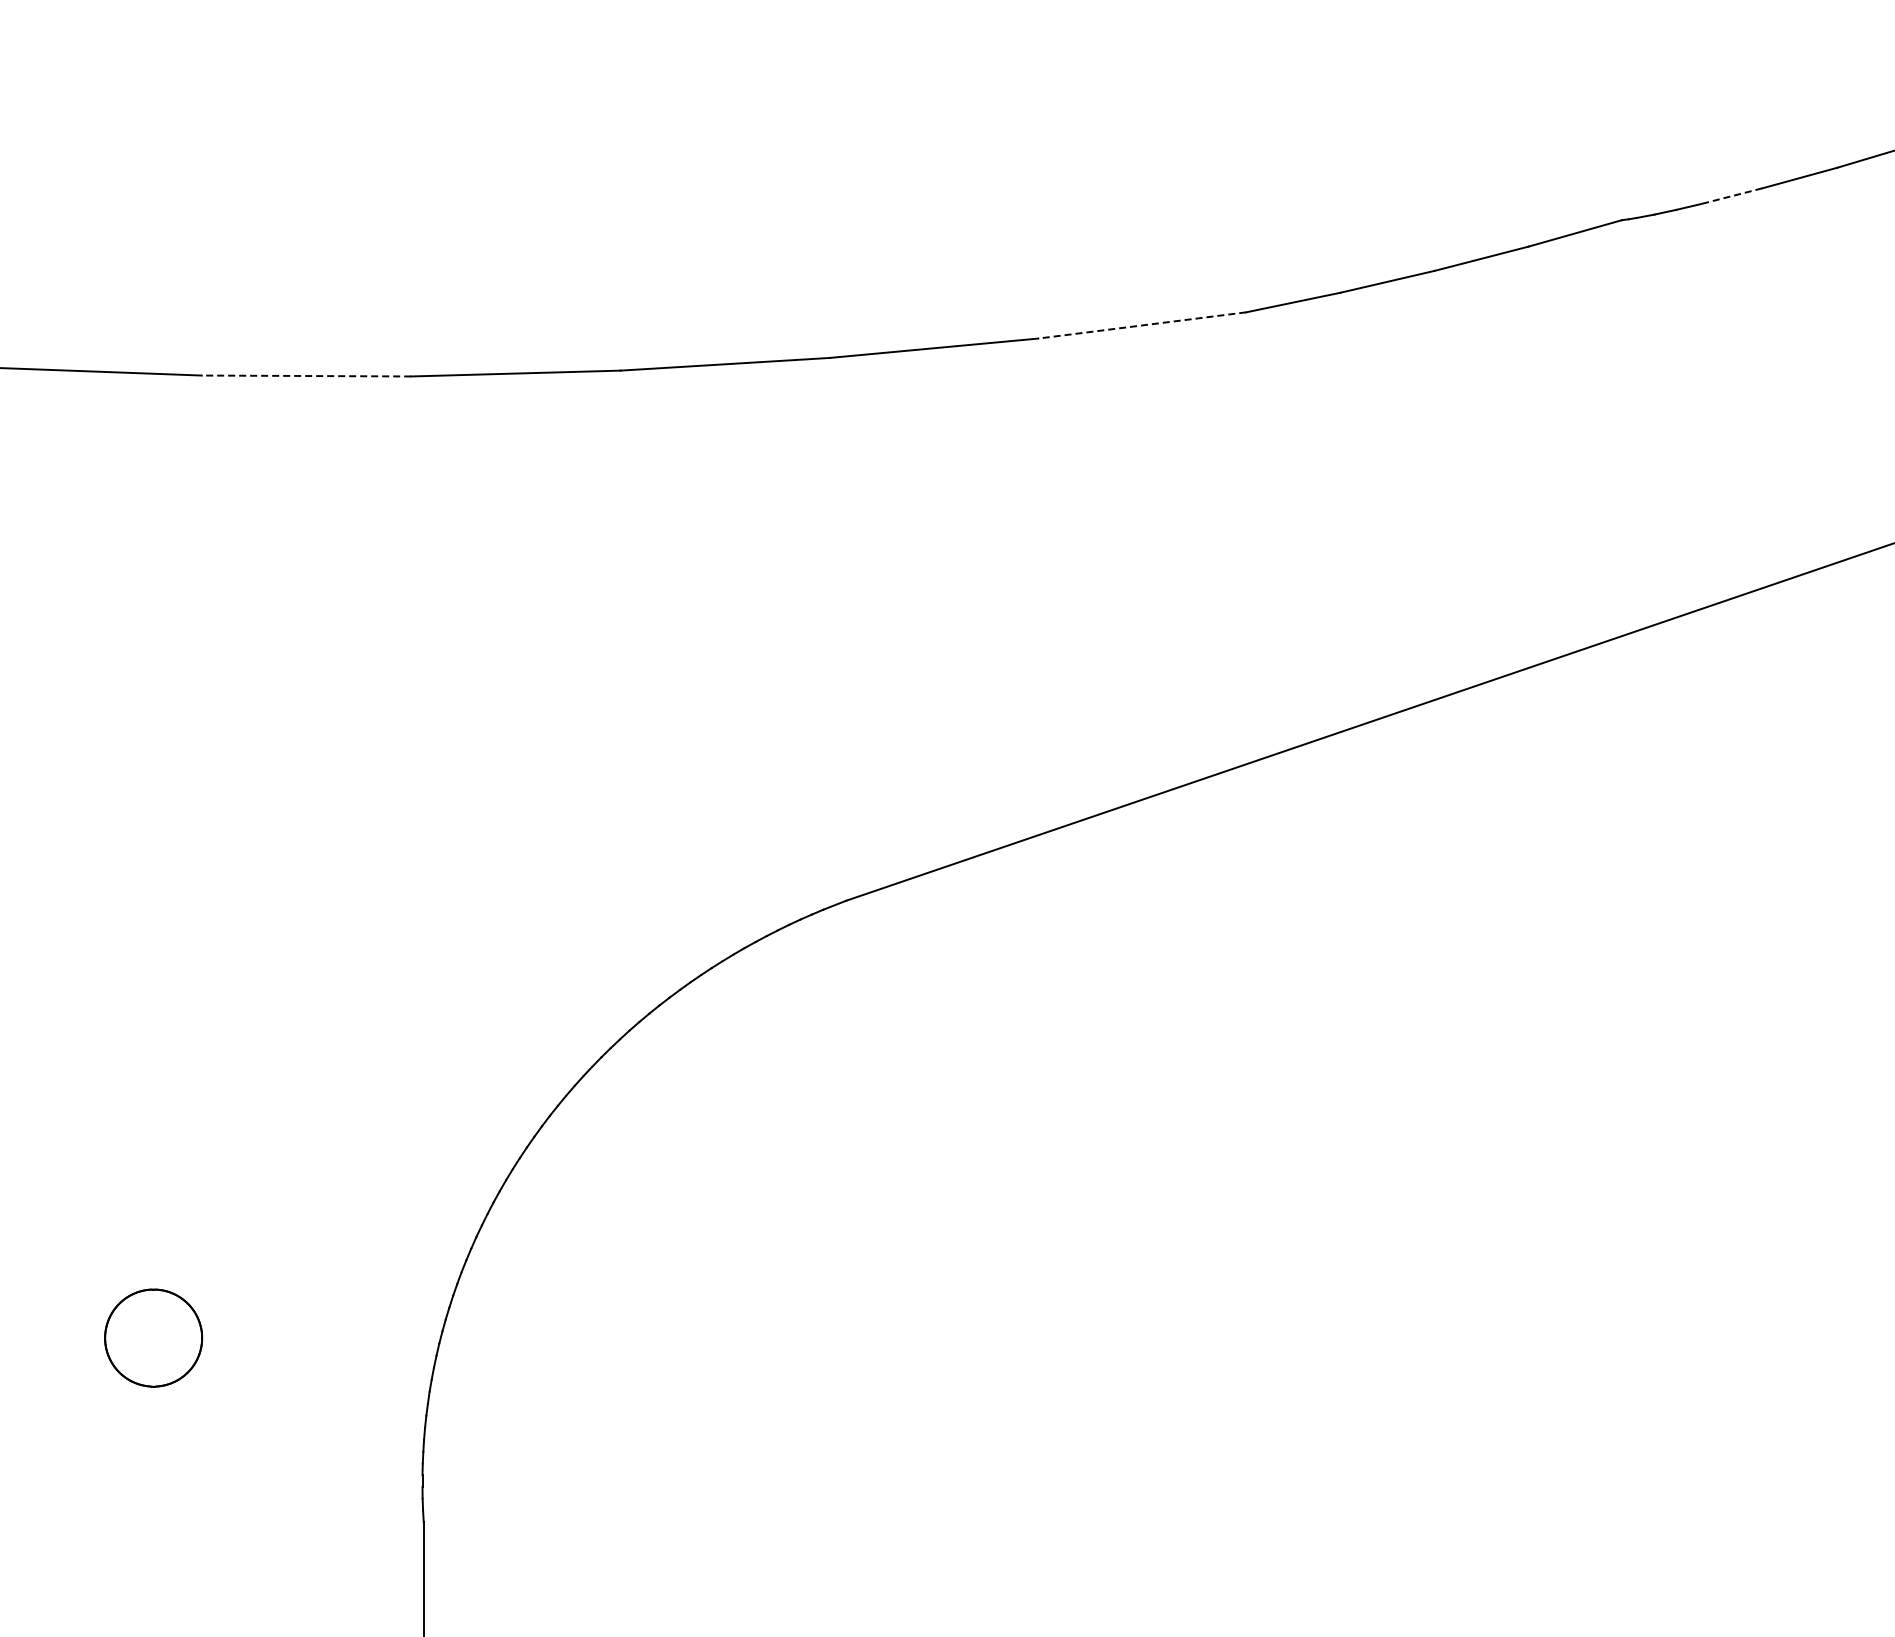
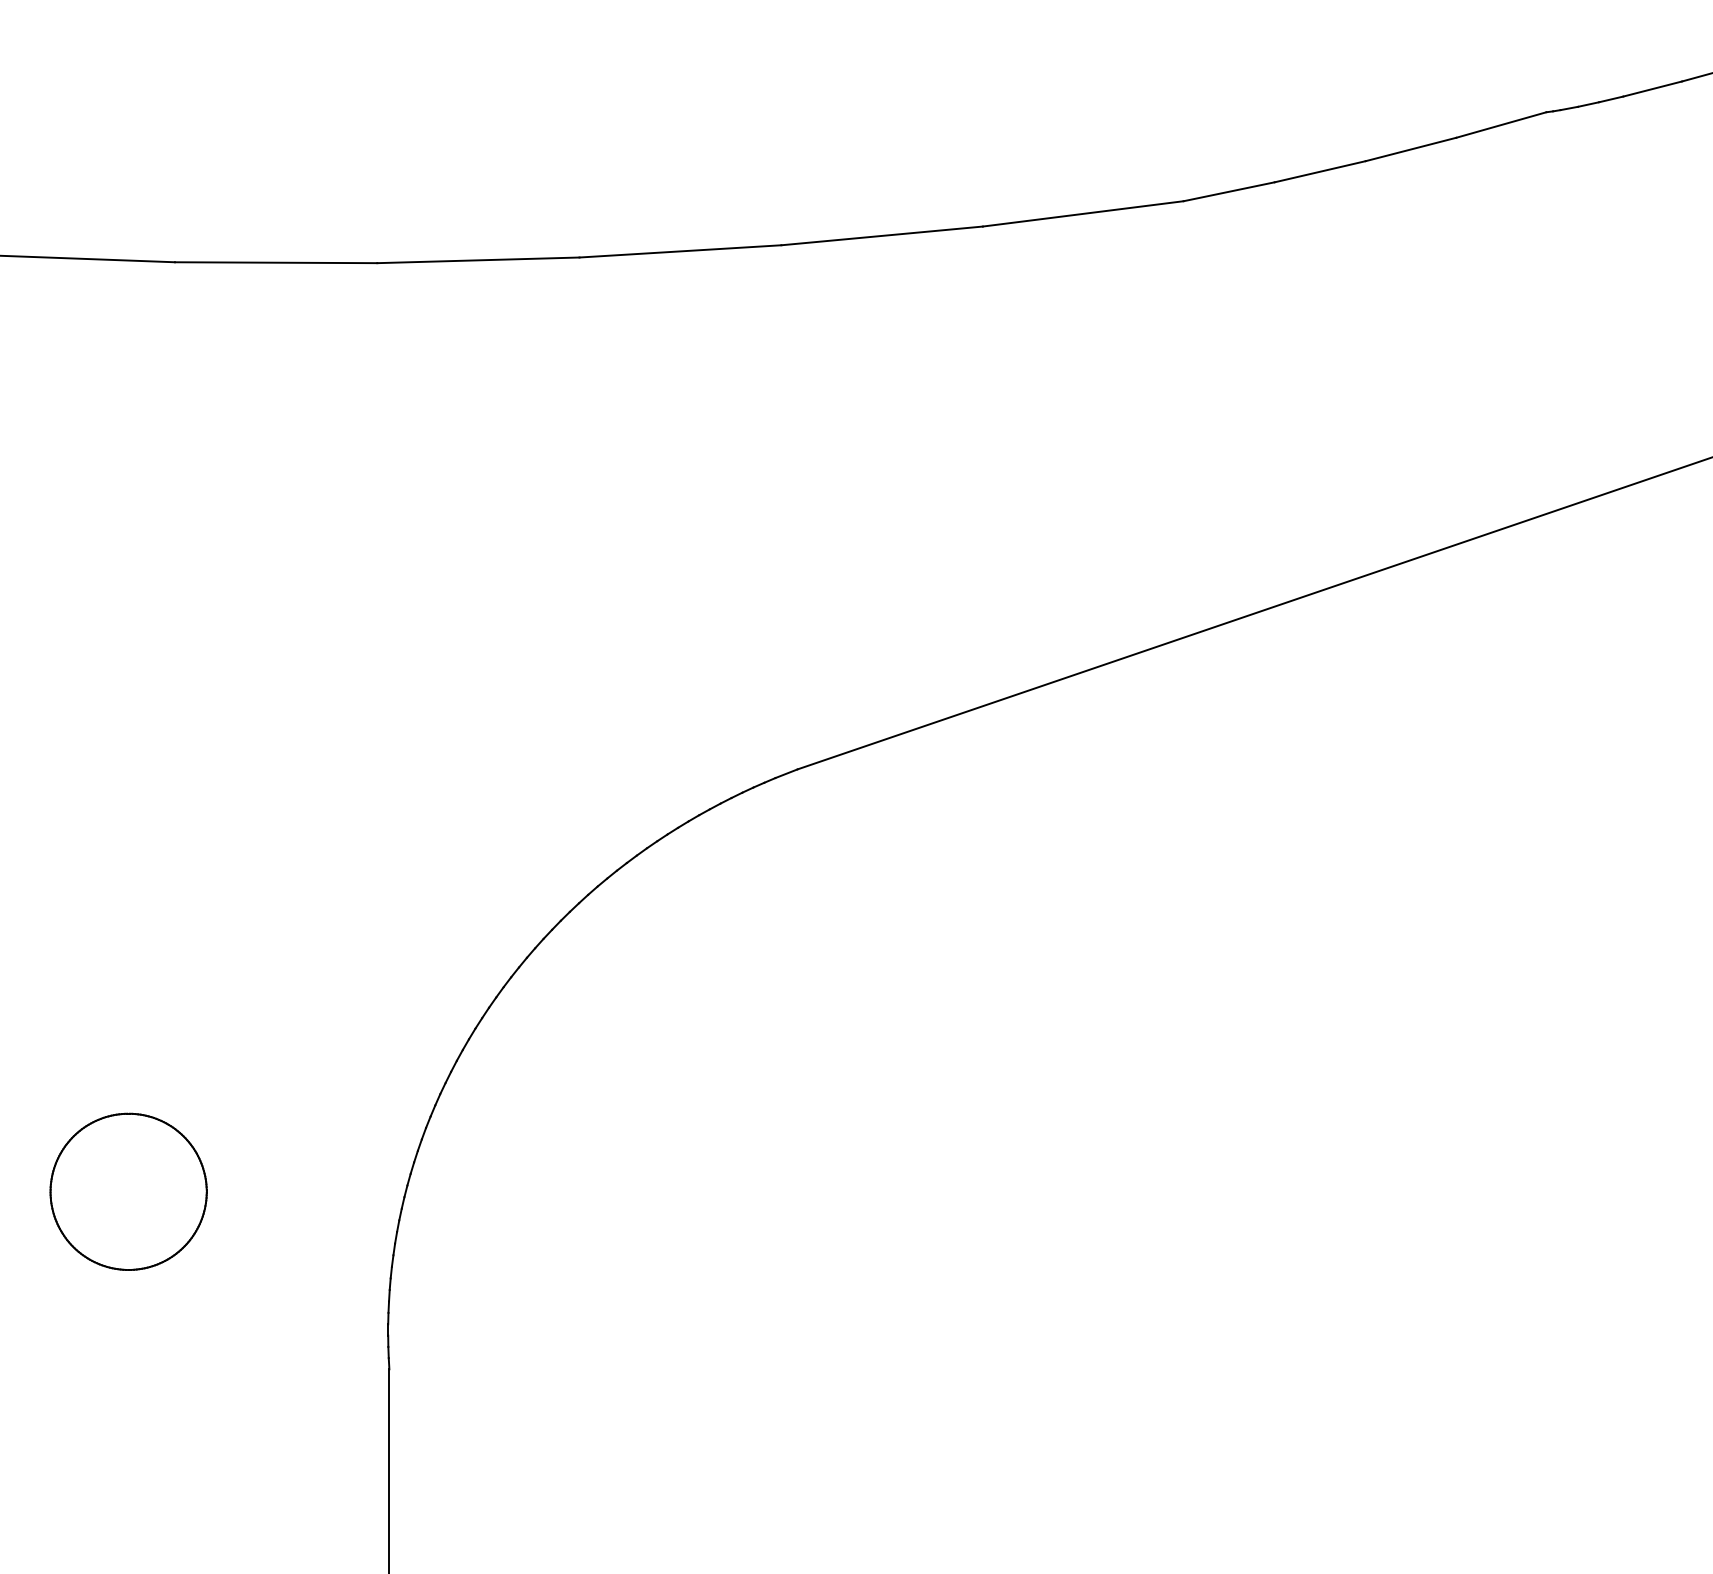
line: (1731, 196) -> (1652, 89), dashed -> solid
line: (1142, 325) -> (1083, 213), dashed -> solid
line: (306, 376) -> (276, 263), dashed -> solid
part: (153, 1337) -> (128, 1191), size x1.67

